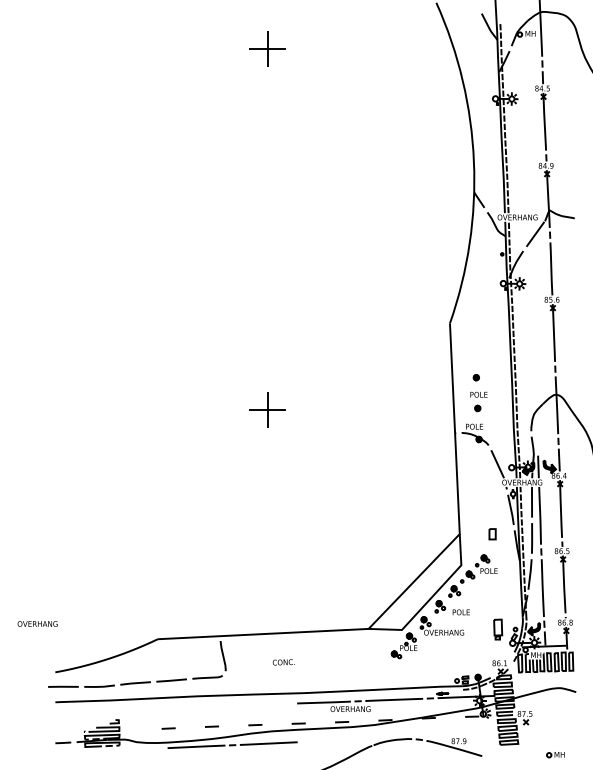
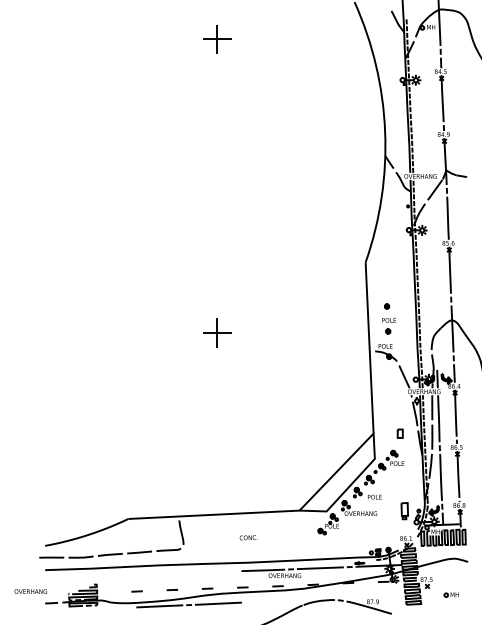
text: (37, 623) -> (30, 591), moved
text: (283, 662) -> (248, 537), moved
part: (554, 754) -> (450, 594), moved

